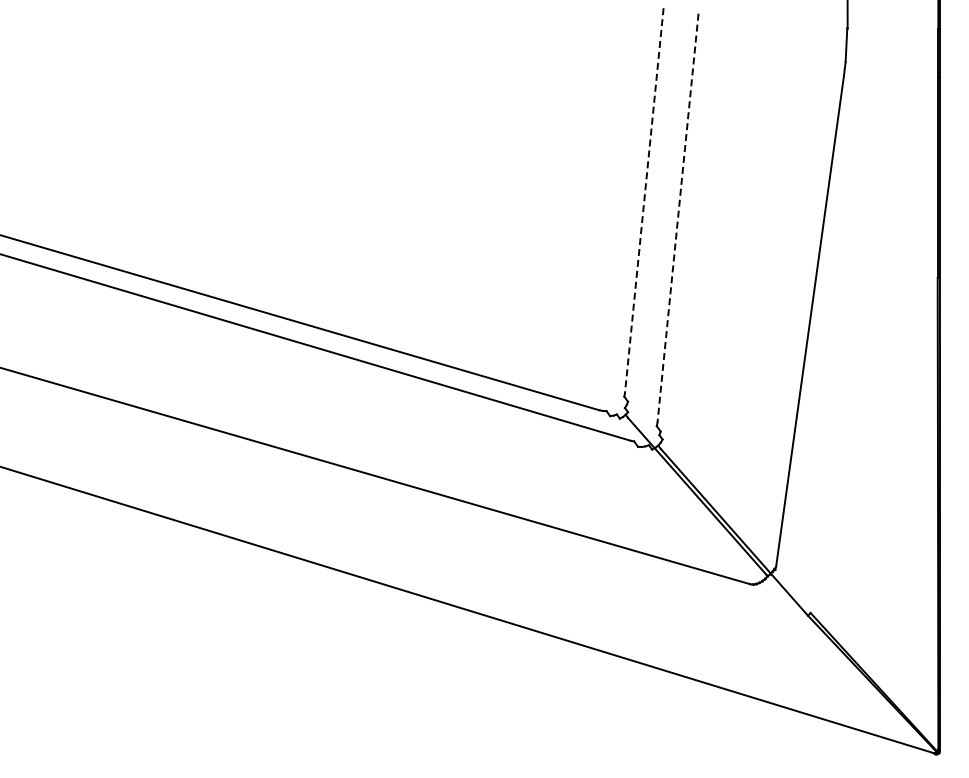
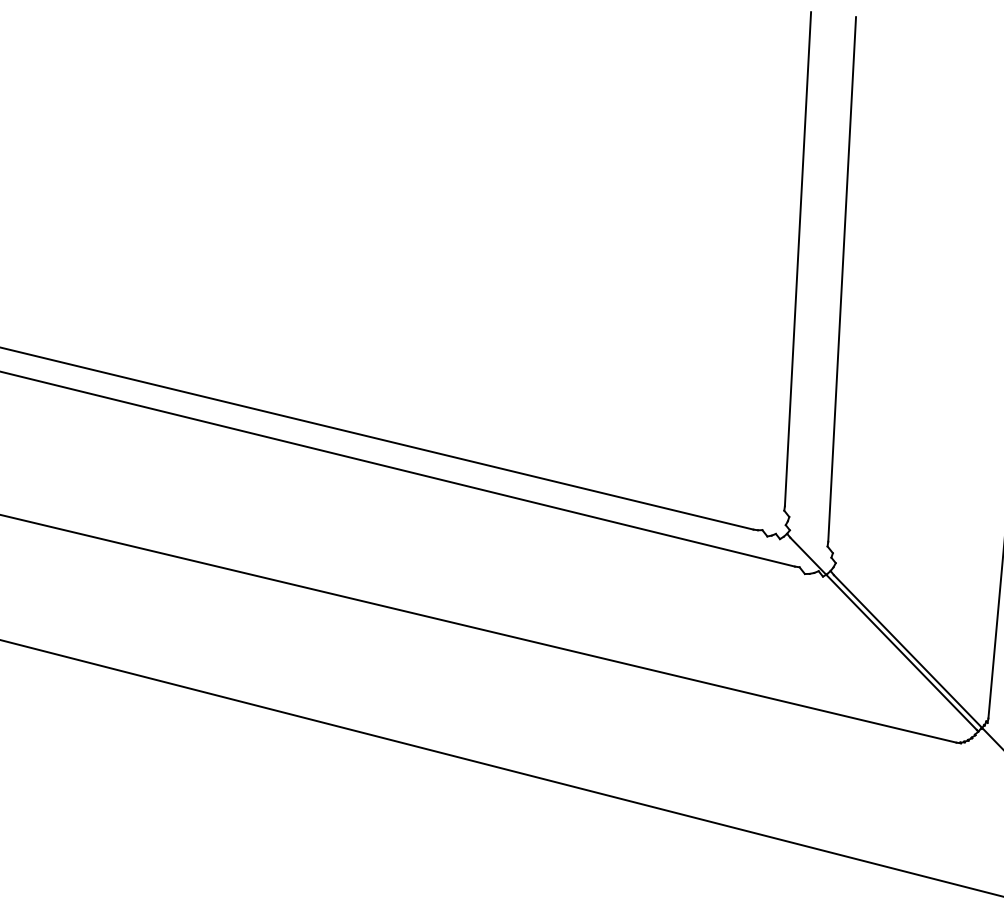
line: (644, 201) -> (798, 260), dashed -> solid
line: (677, 218) -> (841, 279), dashed -> solid

